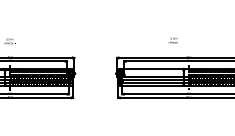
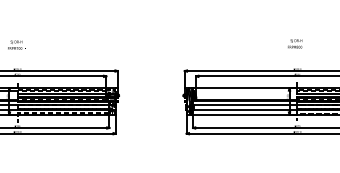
text: (172, 40) -> (293, 43), moved

